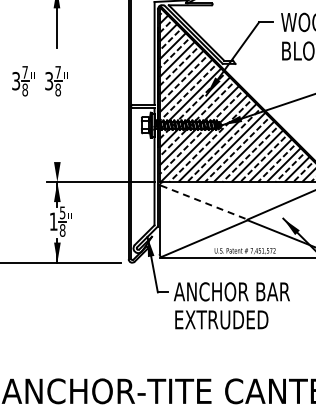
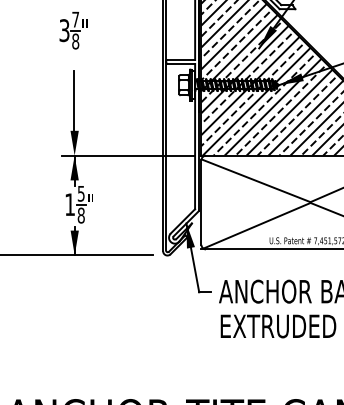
part: (23, 81) -> (32, 30), removed
line: (56, 140) -> (73, 104), added
line: (204, 202) -> (257, 180), dashed -> solid

